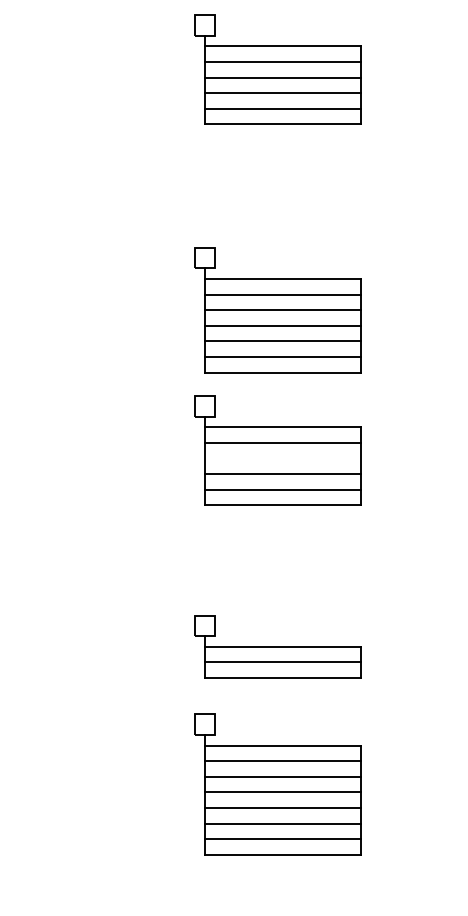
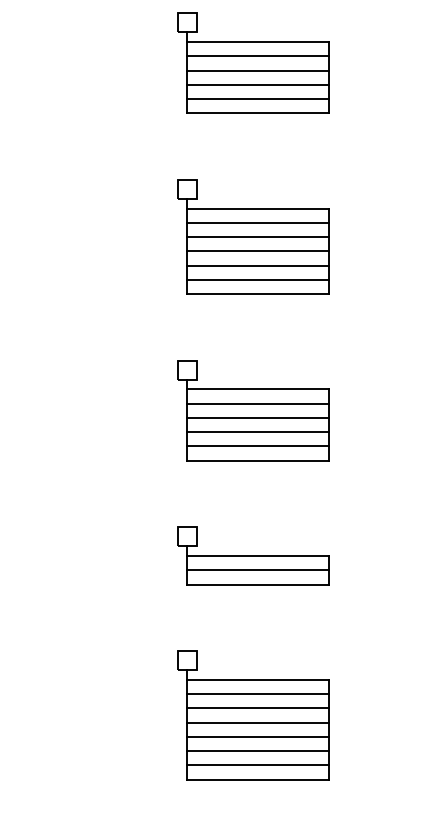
part: (277, 310) -> (253, 237), moved
line: (283, 458) -> (258, 417), added
part: (277, 646) -> (253, 555), moved

